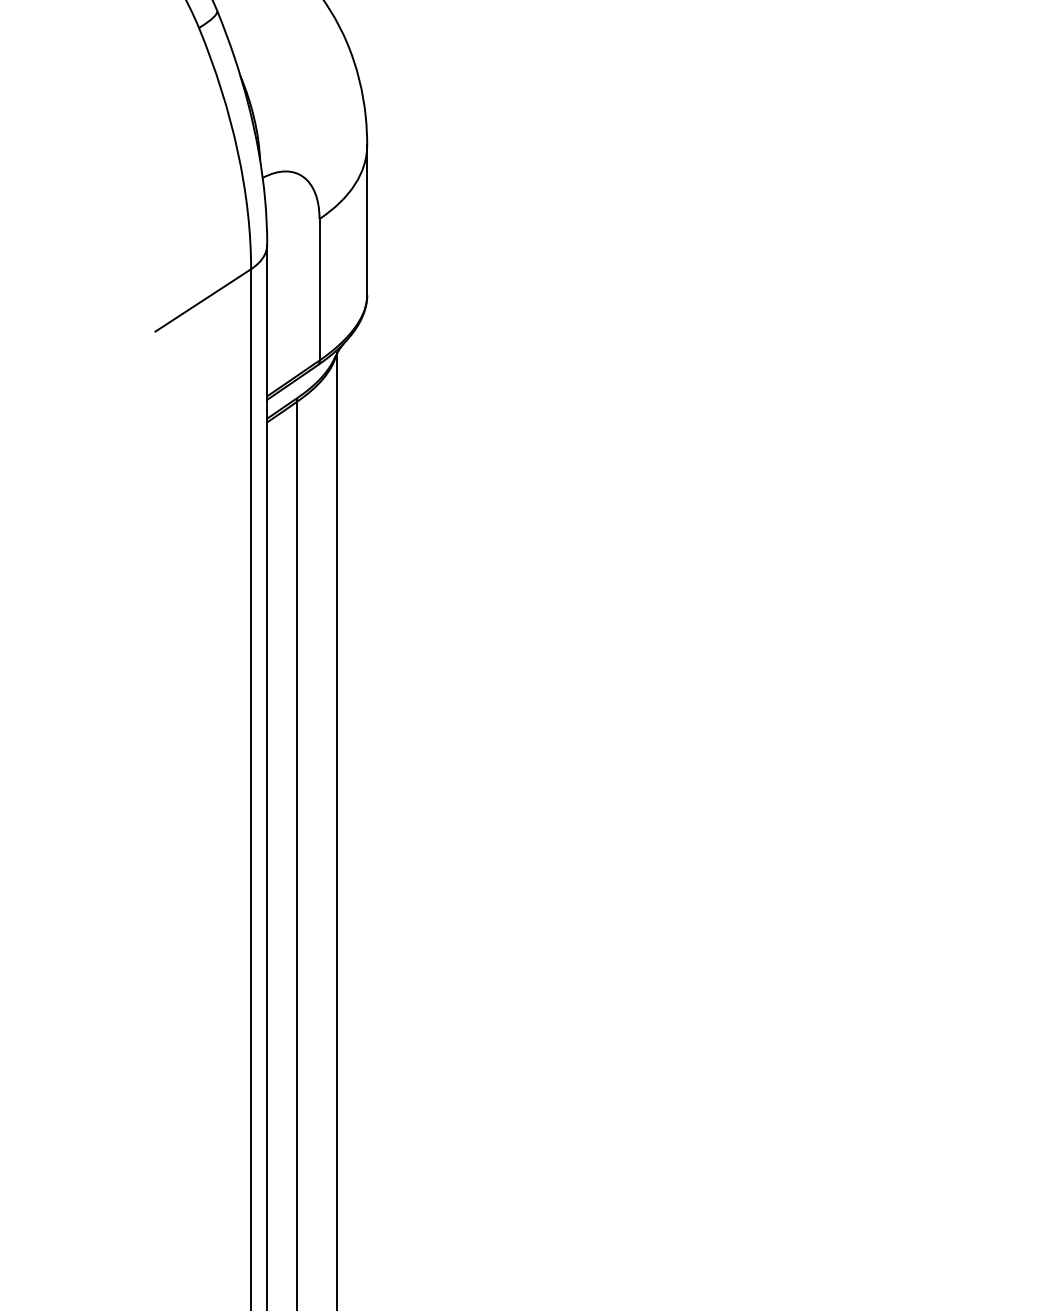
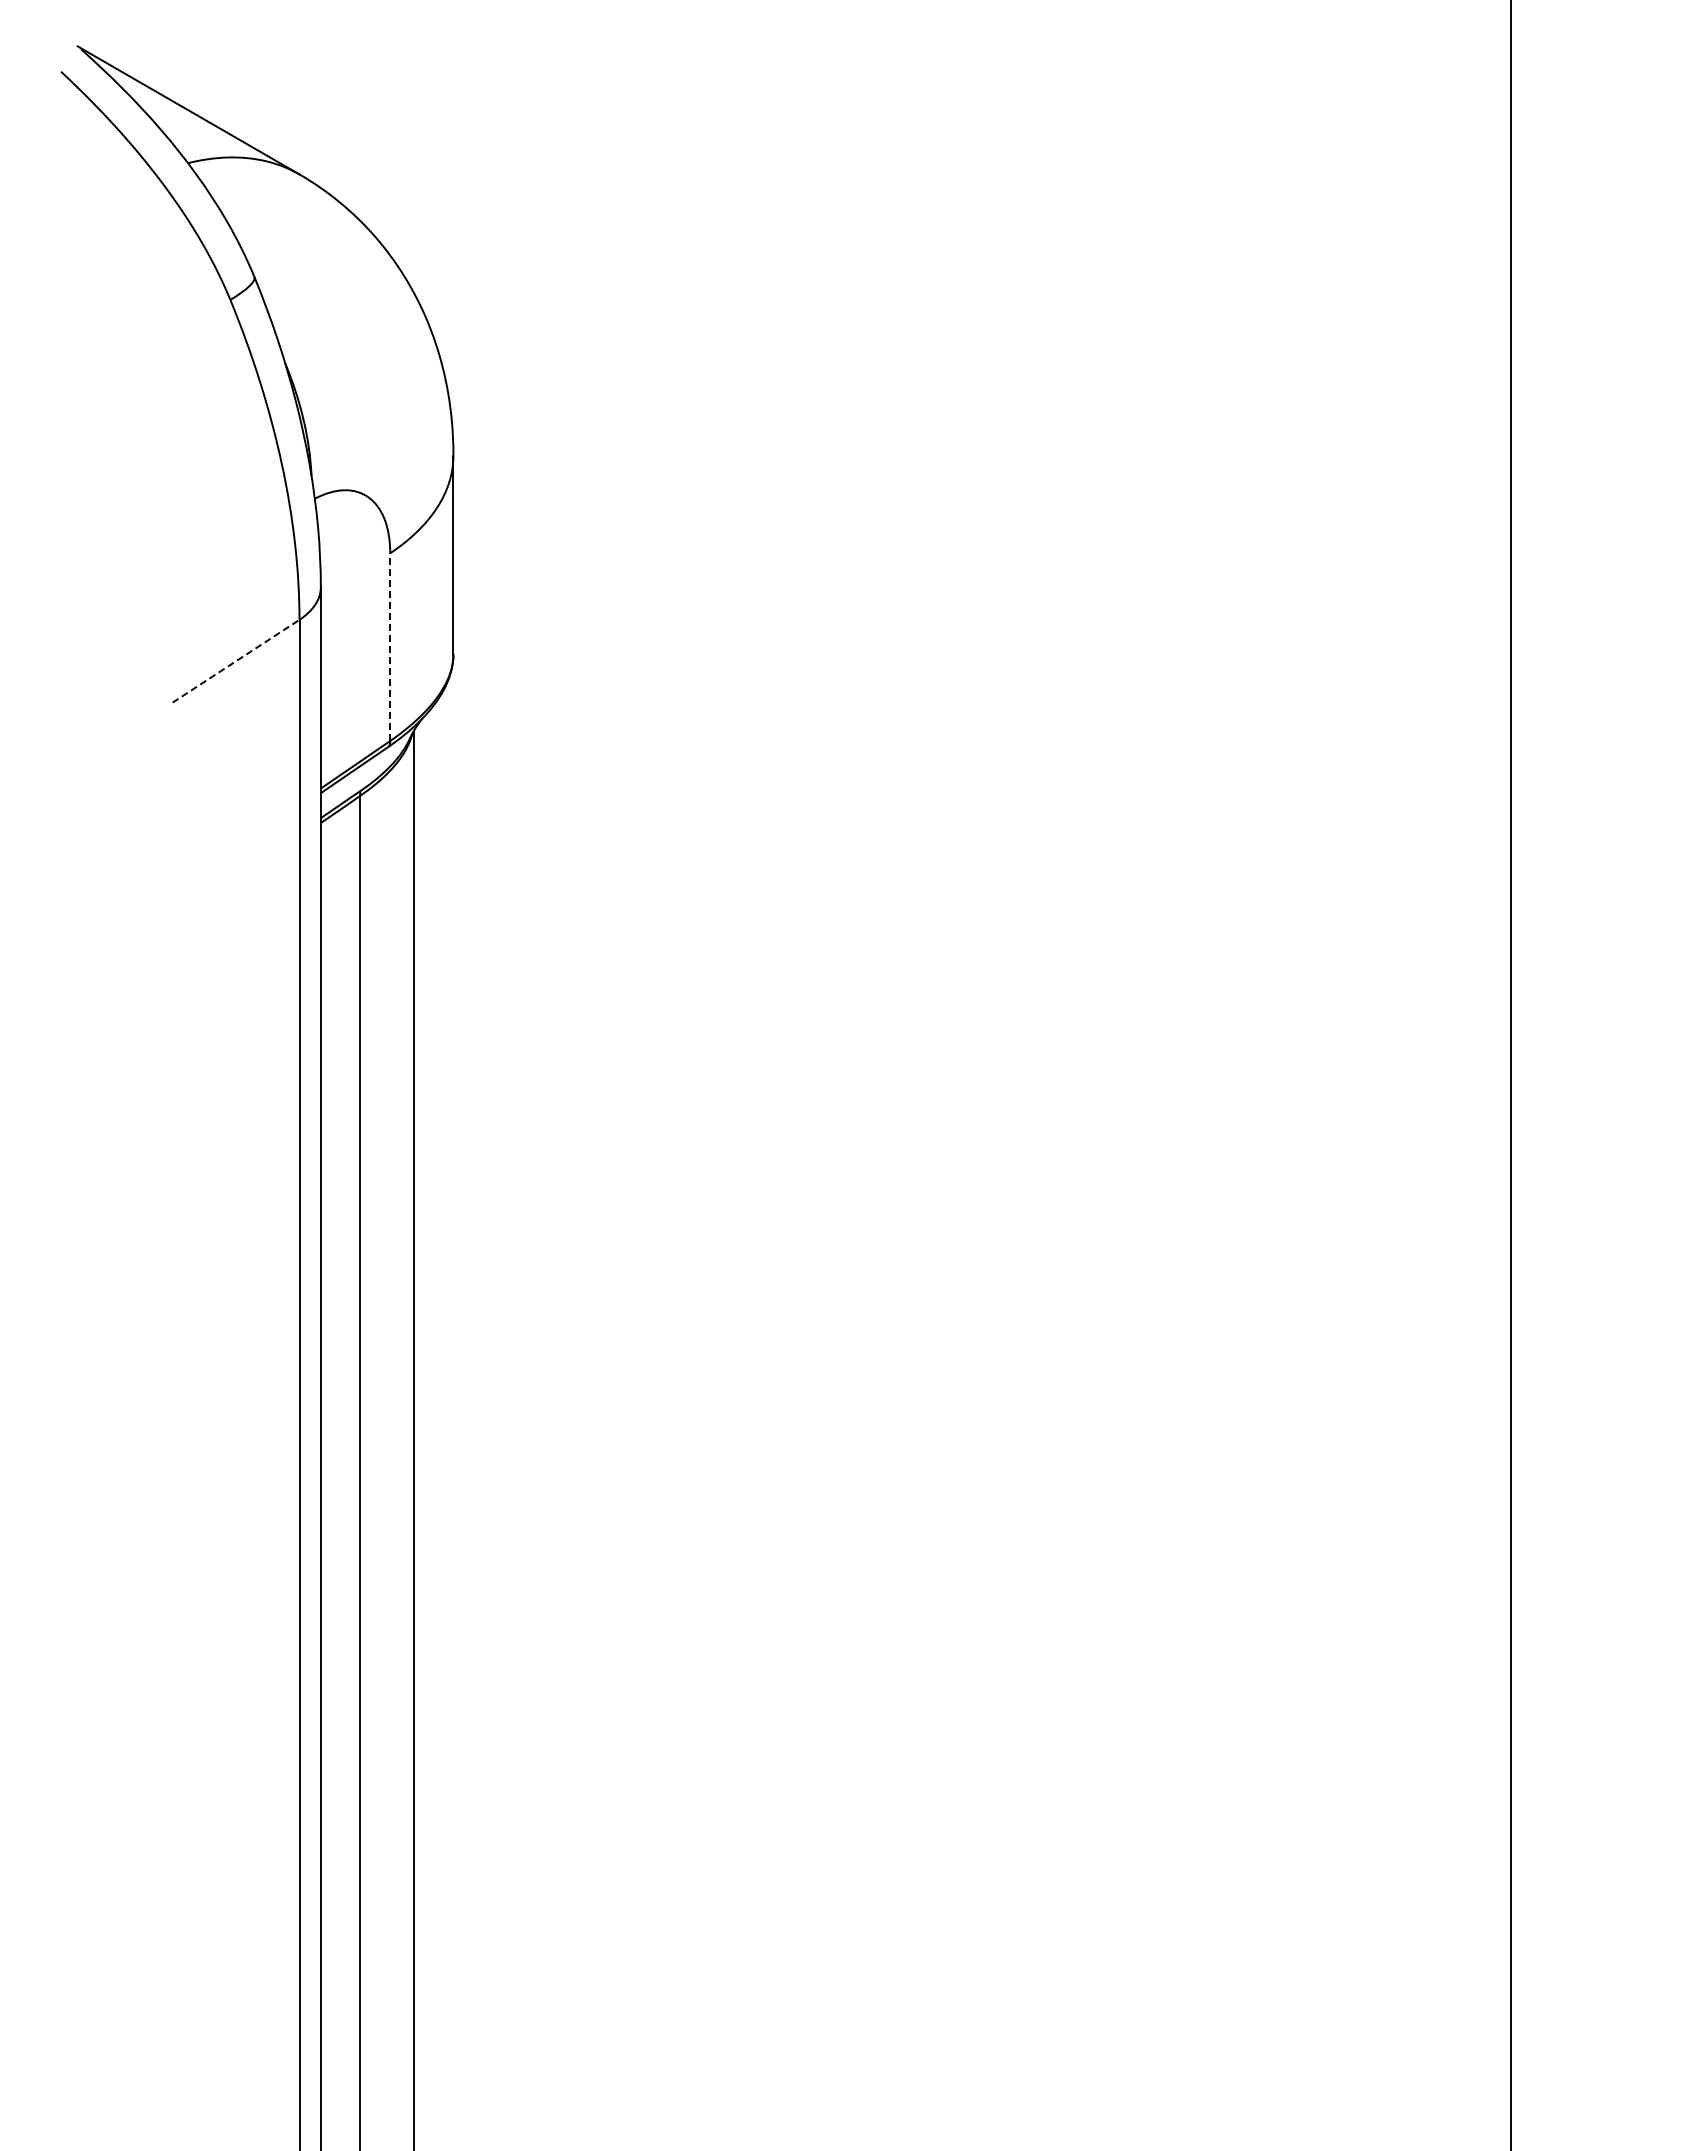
line: (319, 290) -> (390, 647), solid -> dashed
line: (203, 300) -> (236, 661), solid -> dashed

